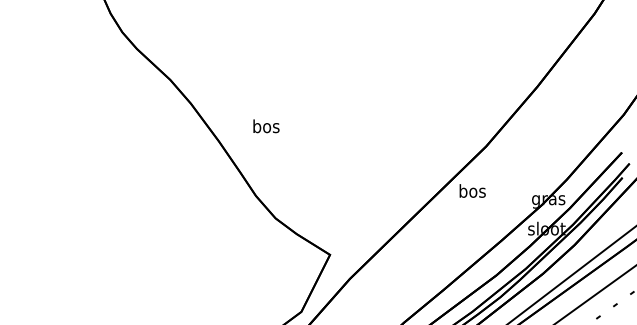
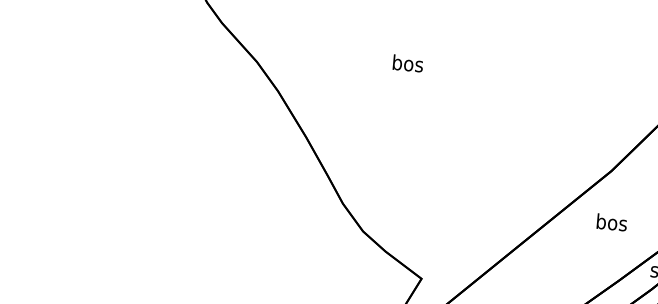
text: (266, 126) -> (408, 63), moved
text: (472, 190) -> (611, 221), moved

